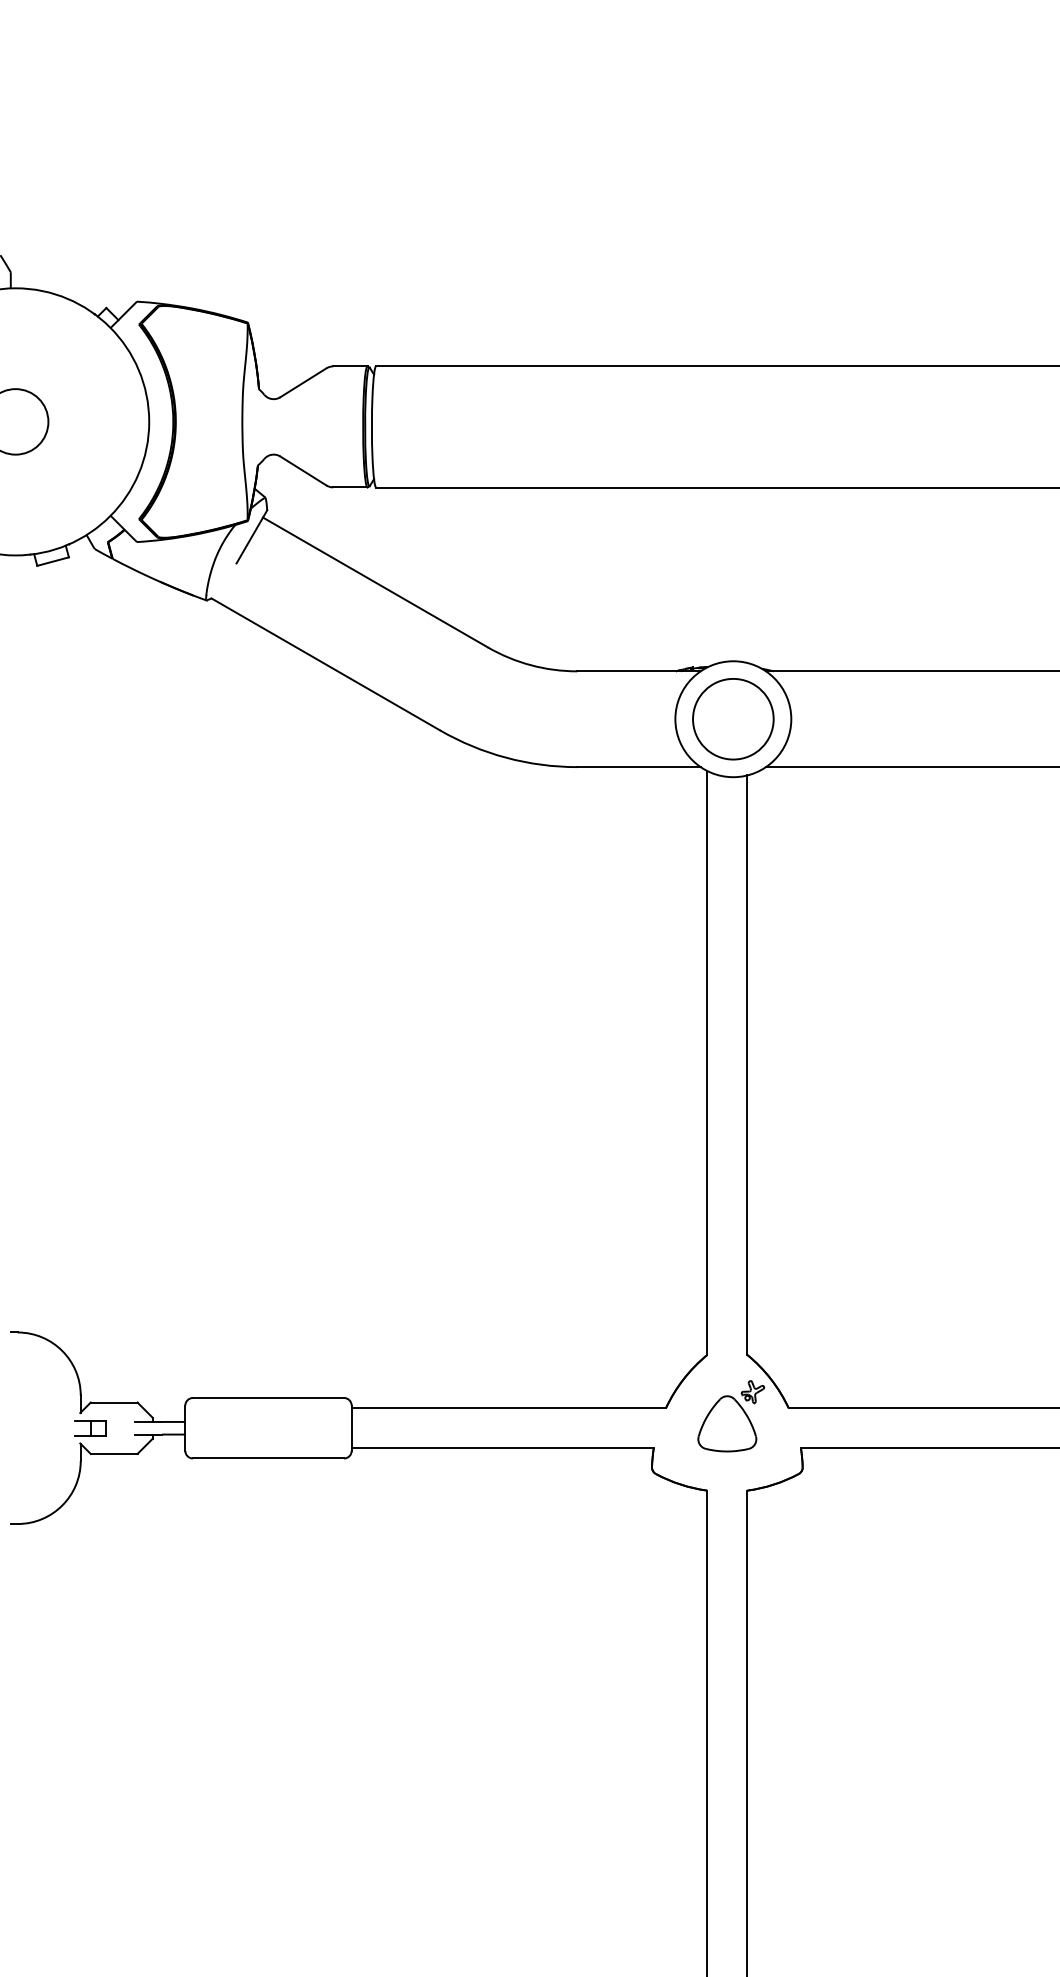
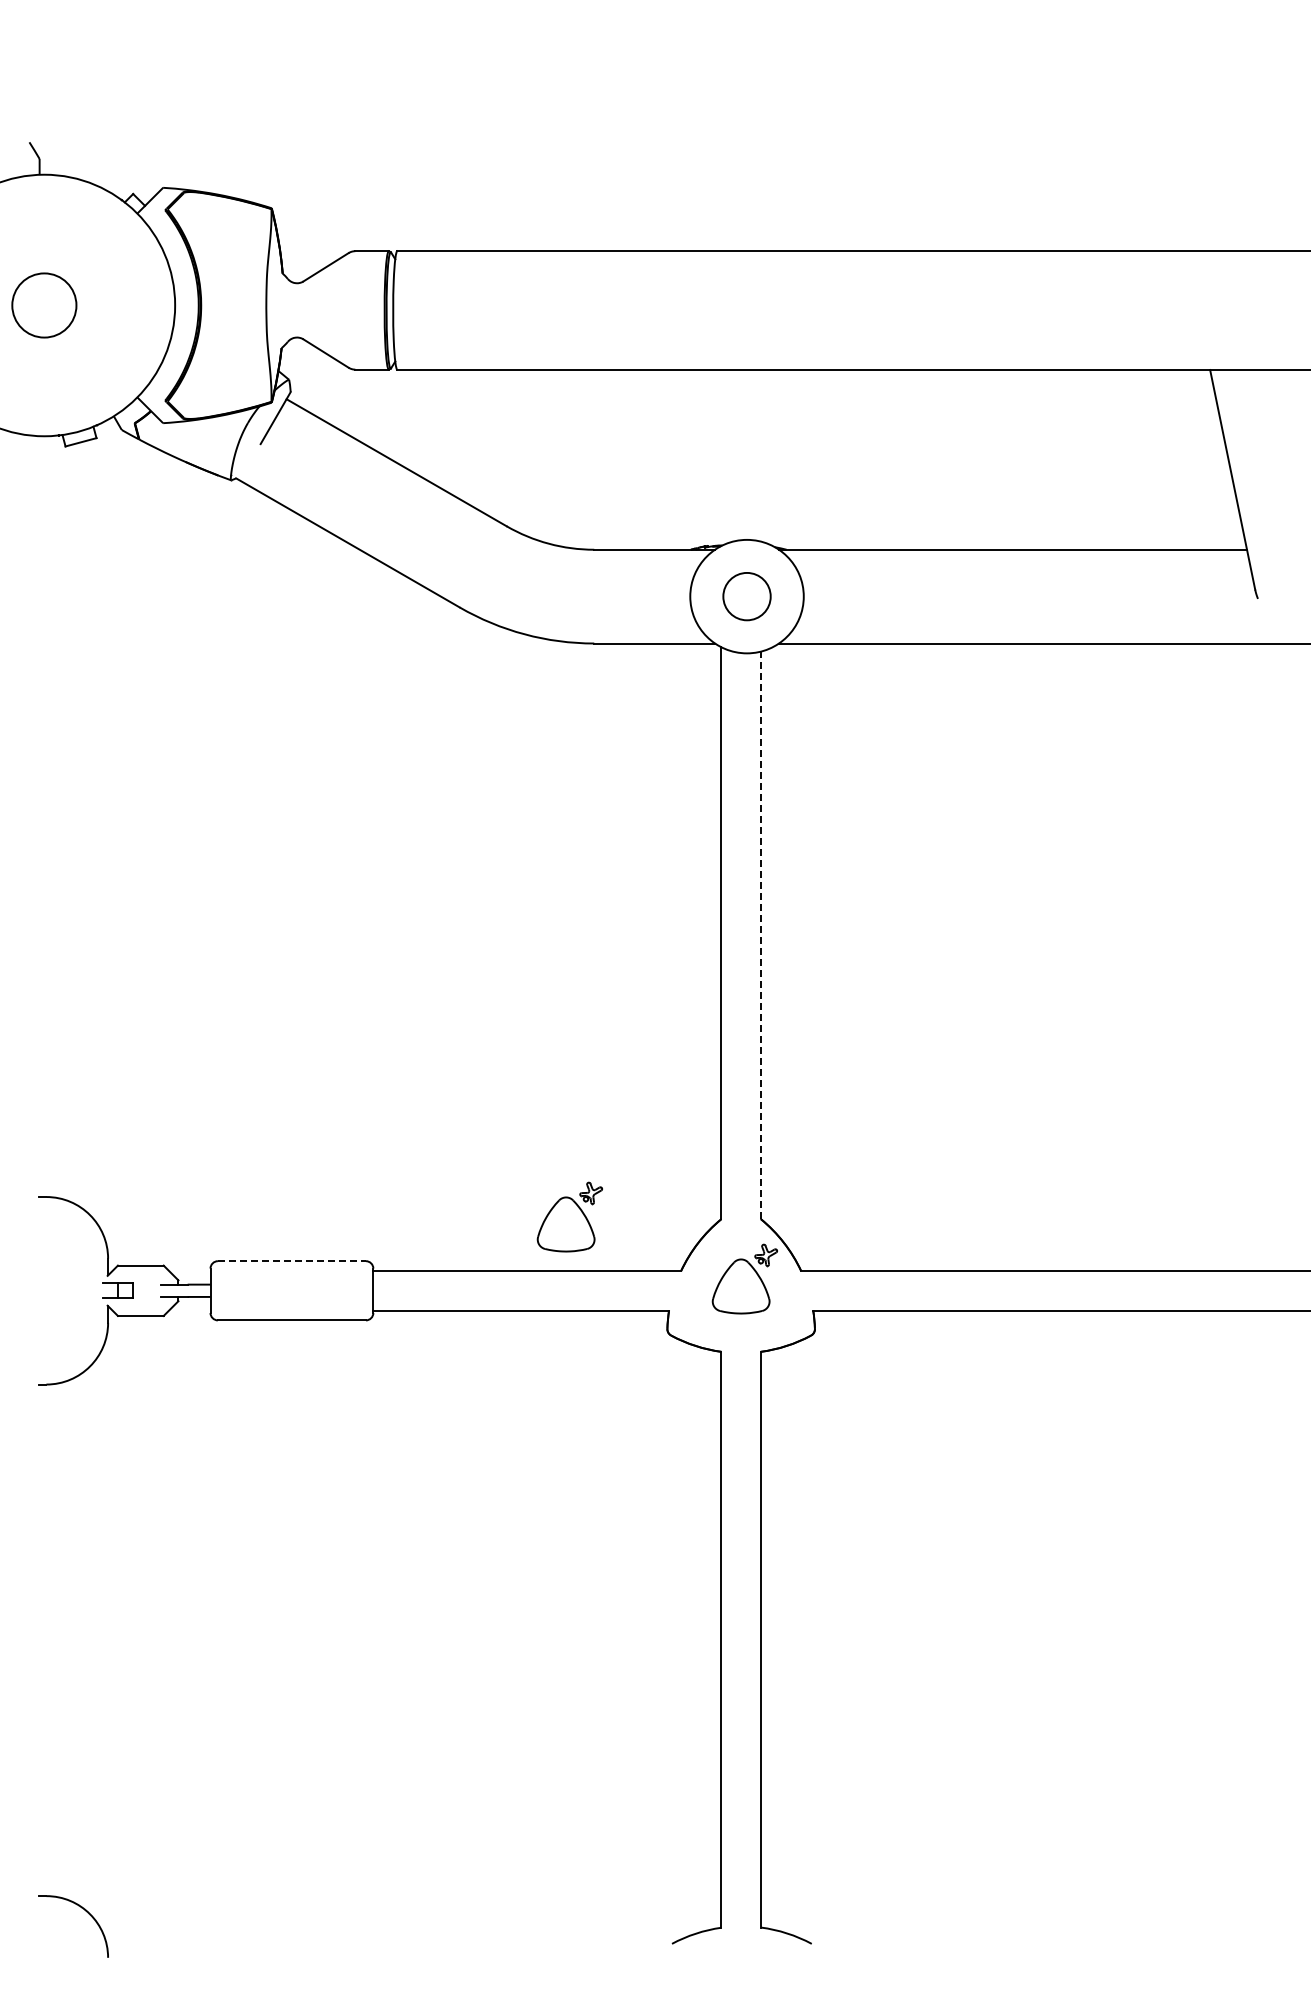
circle: (732, 719) -> (746, 596), size x0.6
line: (747, 1065) -> (760, 935), solid -> dashed
part: (552, 1352) -> (569, 1216), added
line: (269, 1398) -> (292, 1261), solid -> dashed

